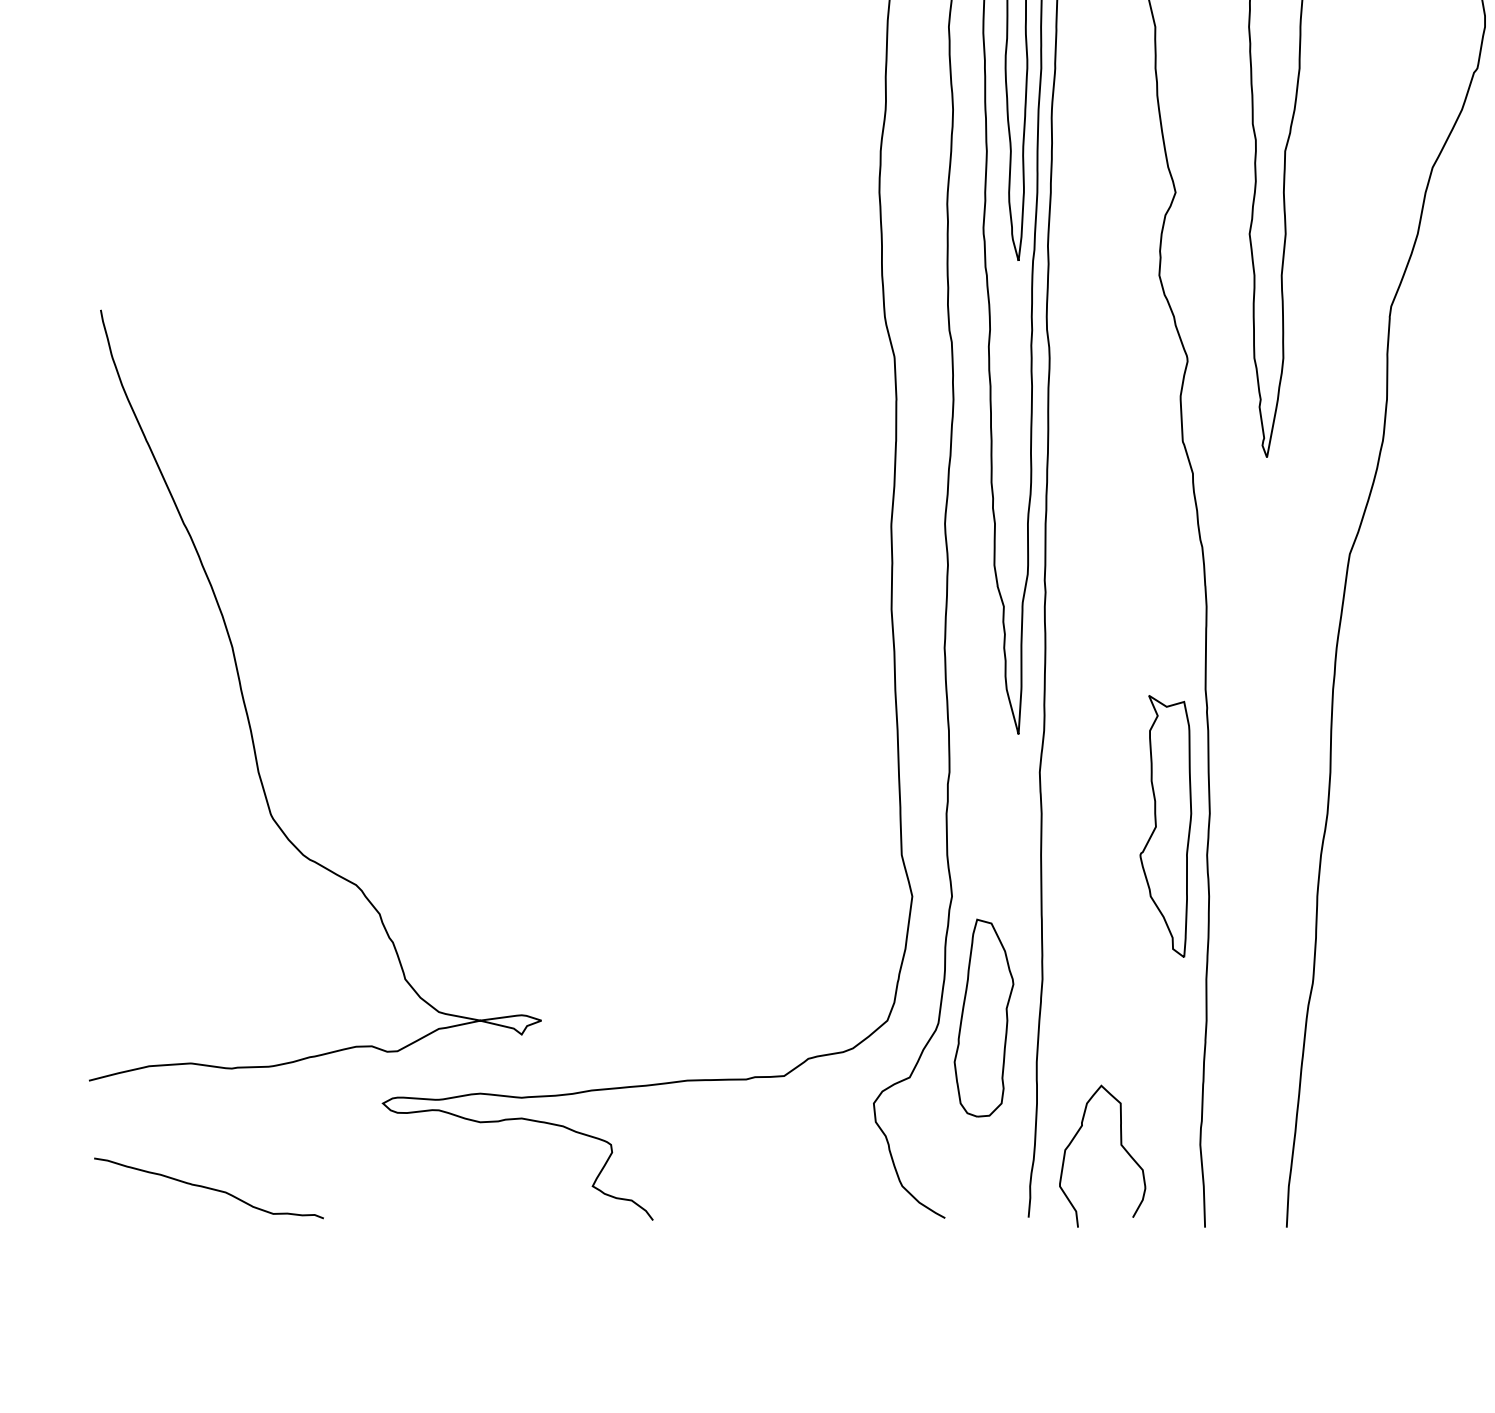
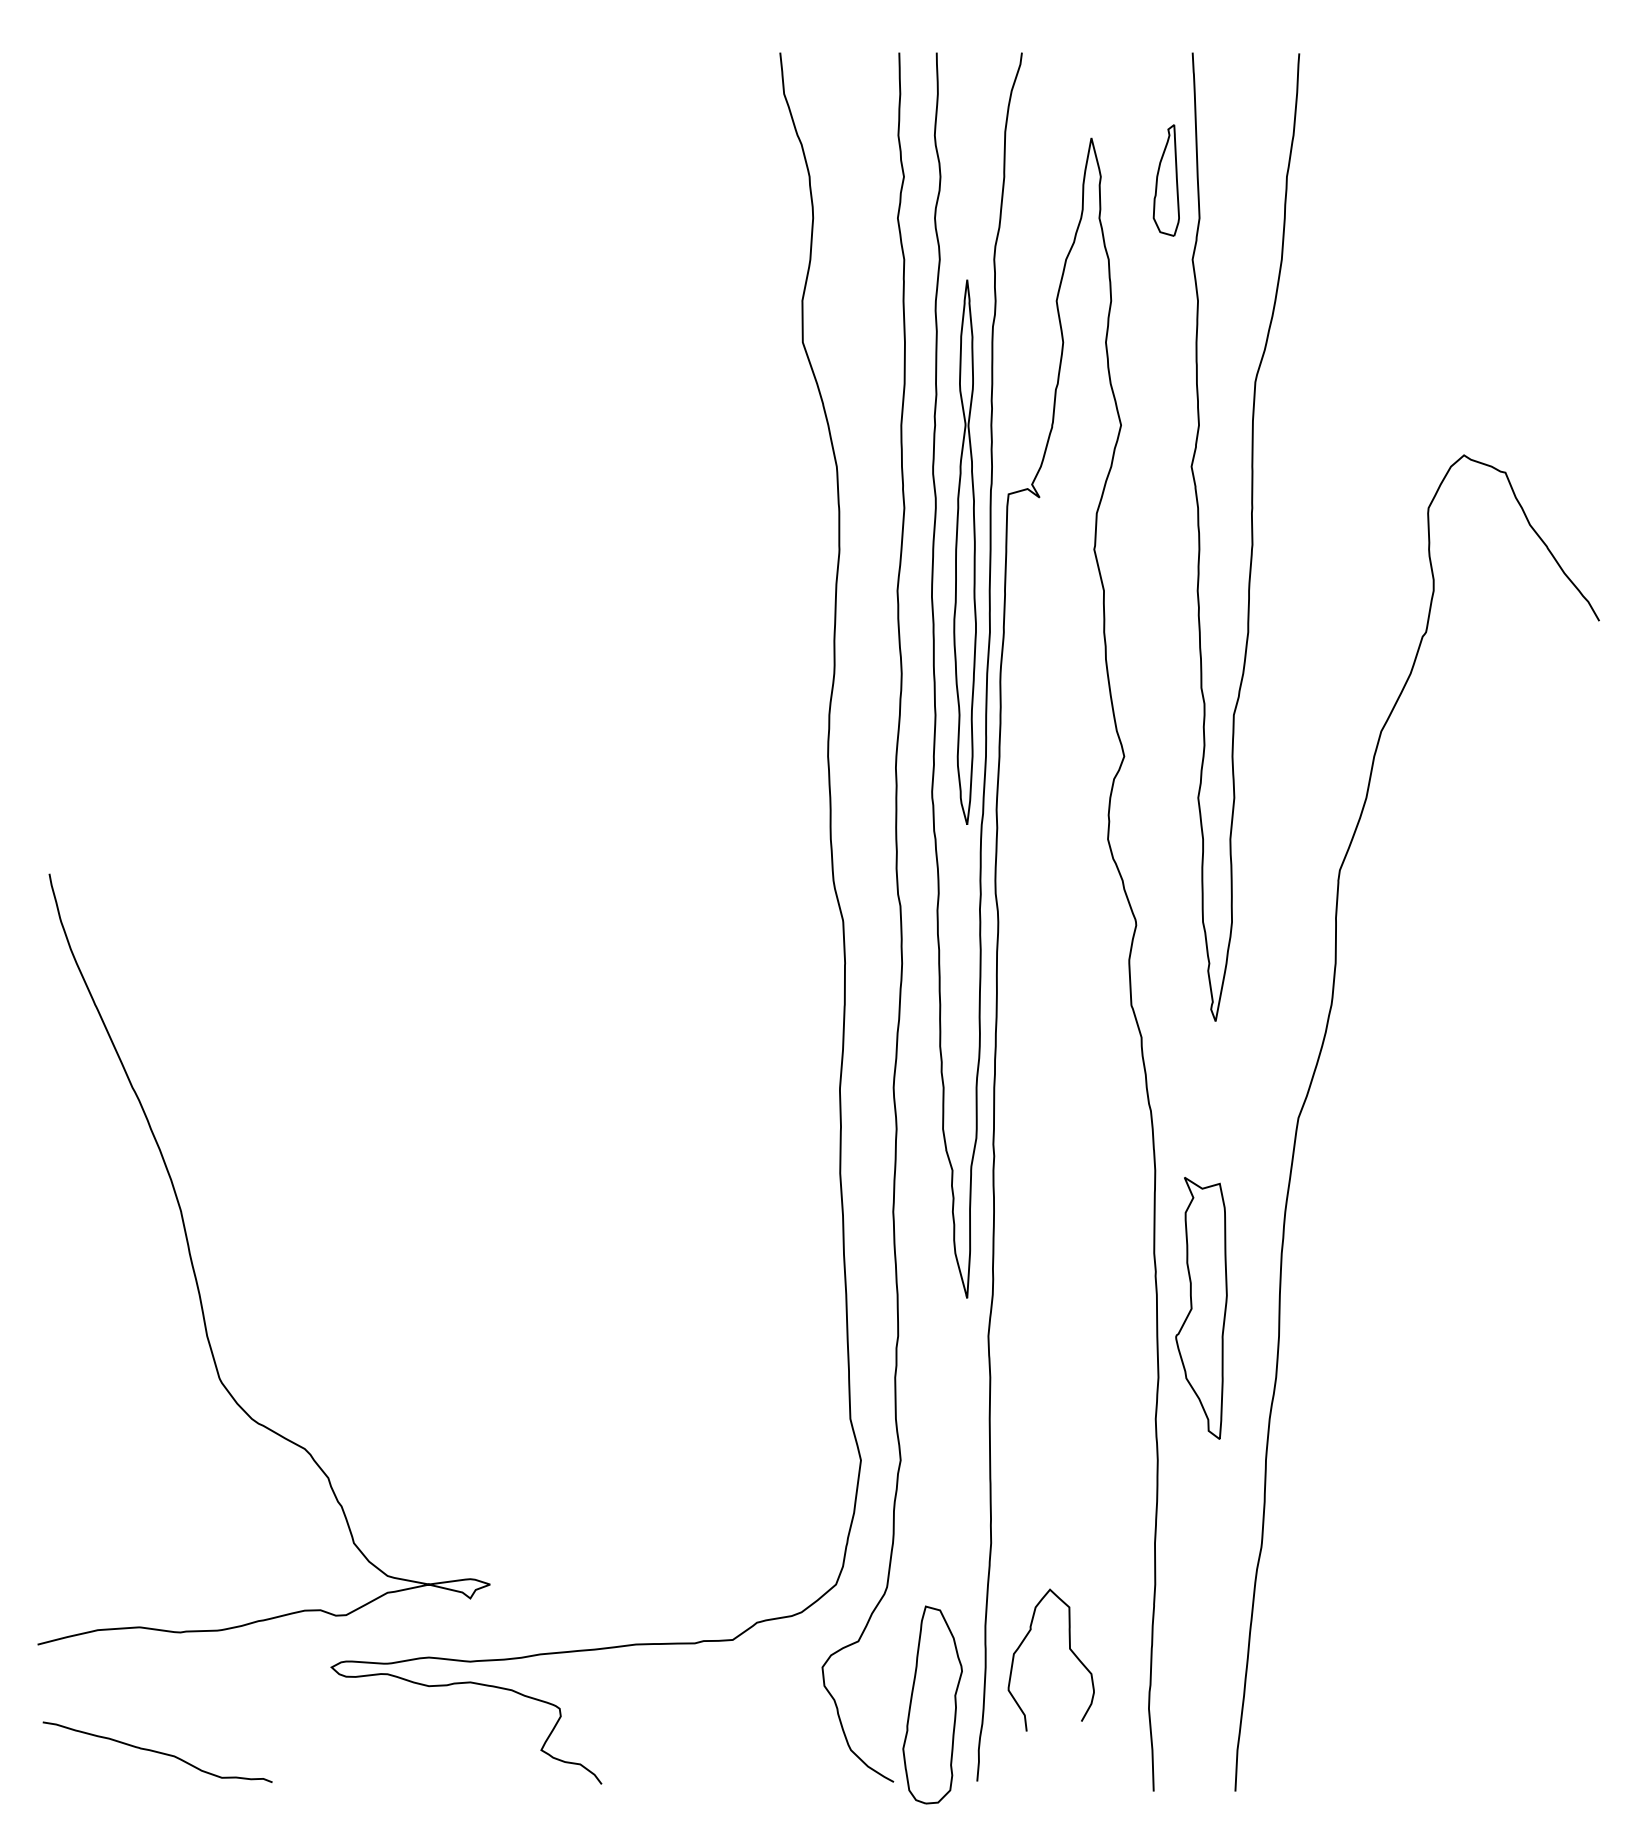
part: (1165, 826) -> (1201, 1308), moved
part: (983, 1017) -> (932, 1704), moved
curve: (1120, 1145) -> (1069, 1649), moved

